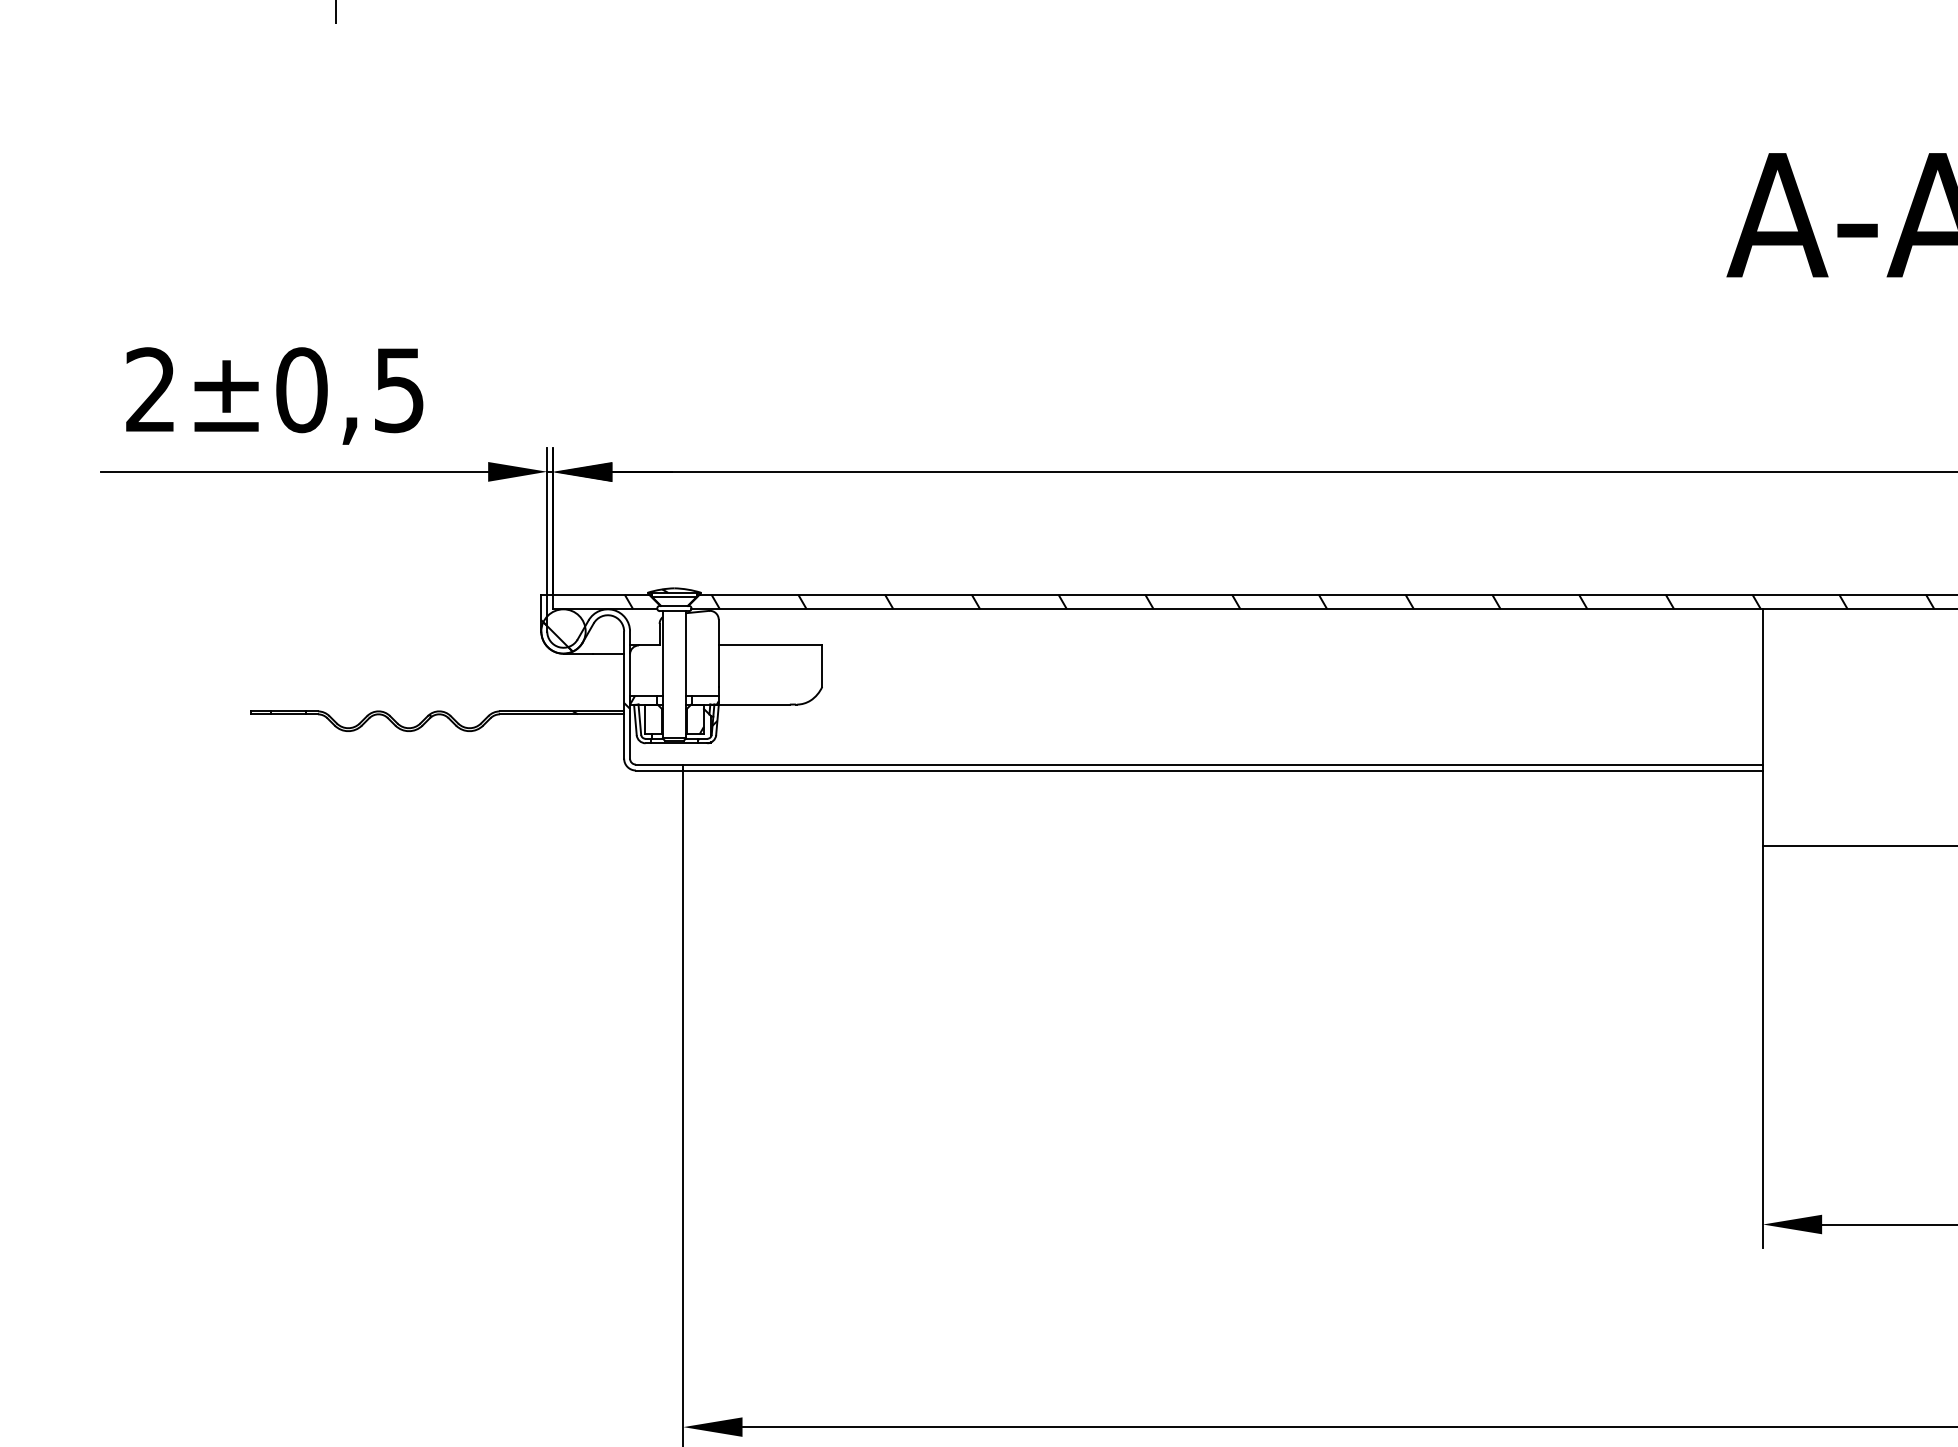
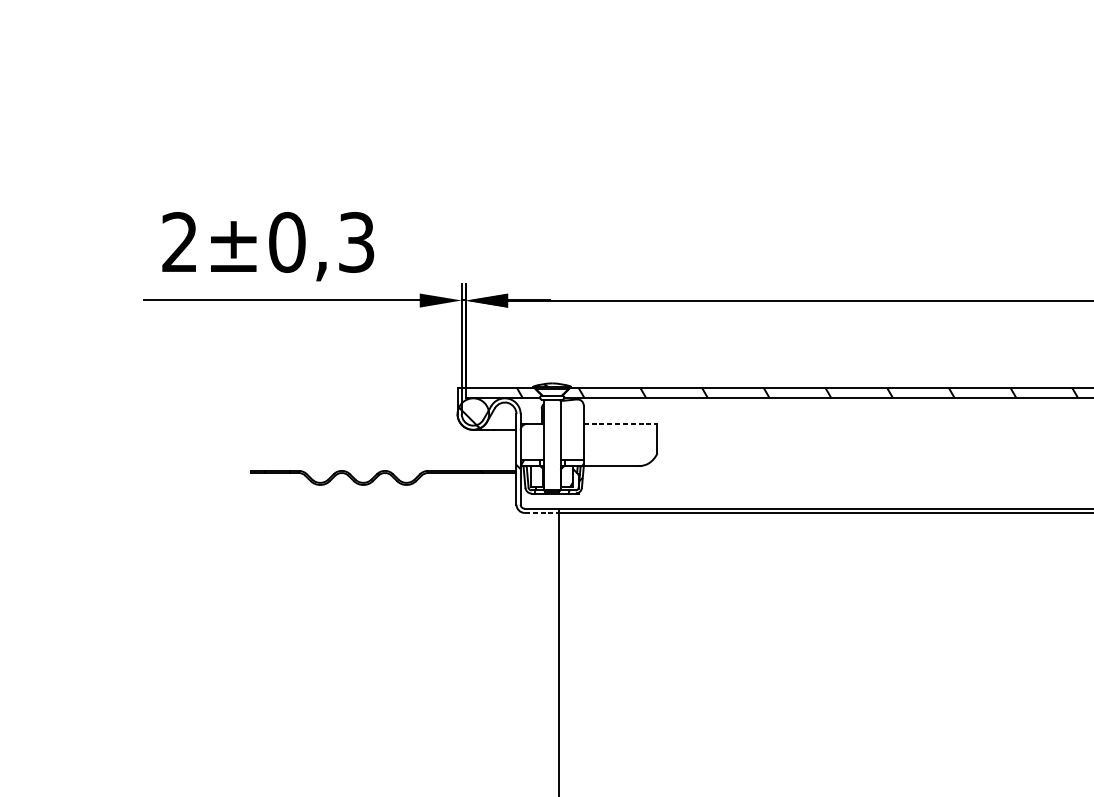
text: (398, 389) -> (356, 241), ±0,5 -> ±0,3
line: (770, 645) -> (620, 424), solid -> dashed
line: (659, 770) -> (541, 512), solid -> dashed

